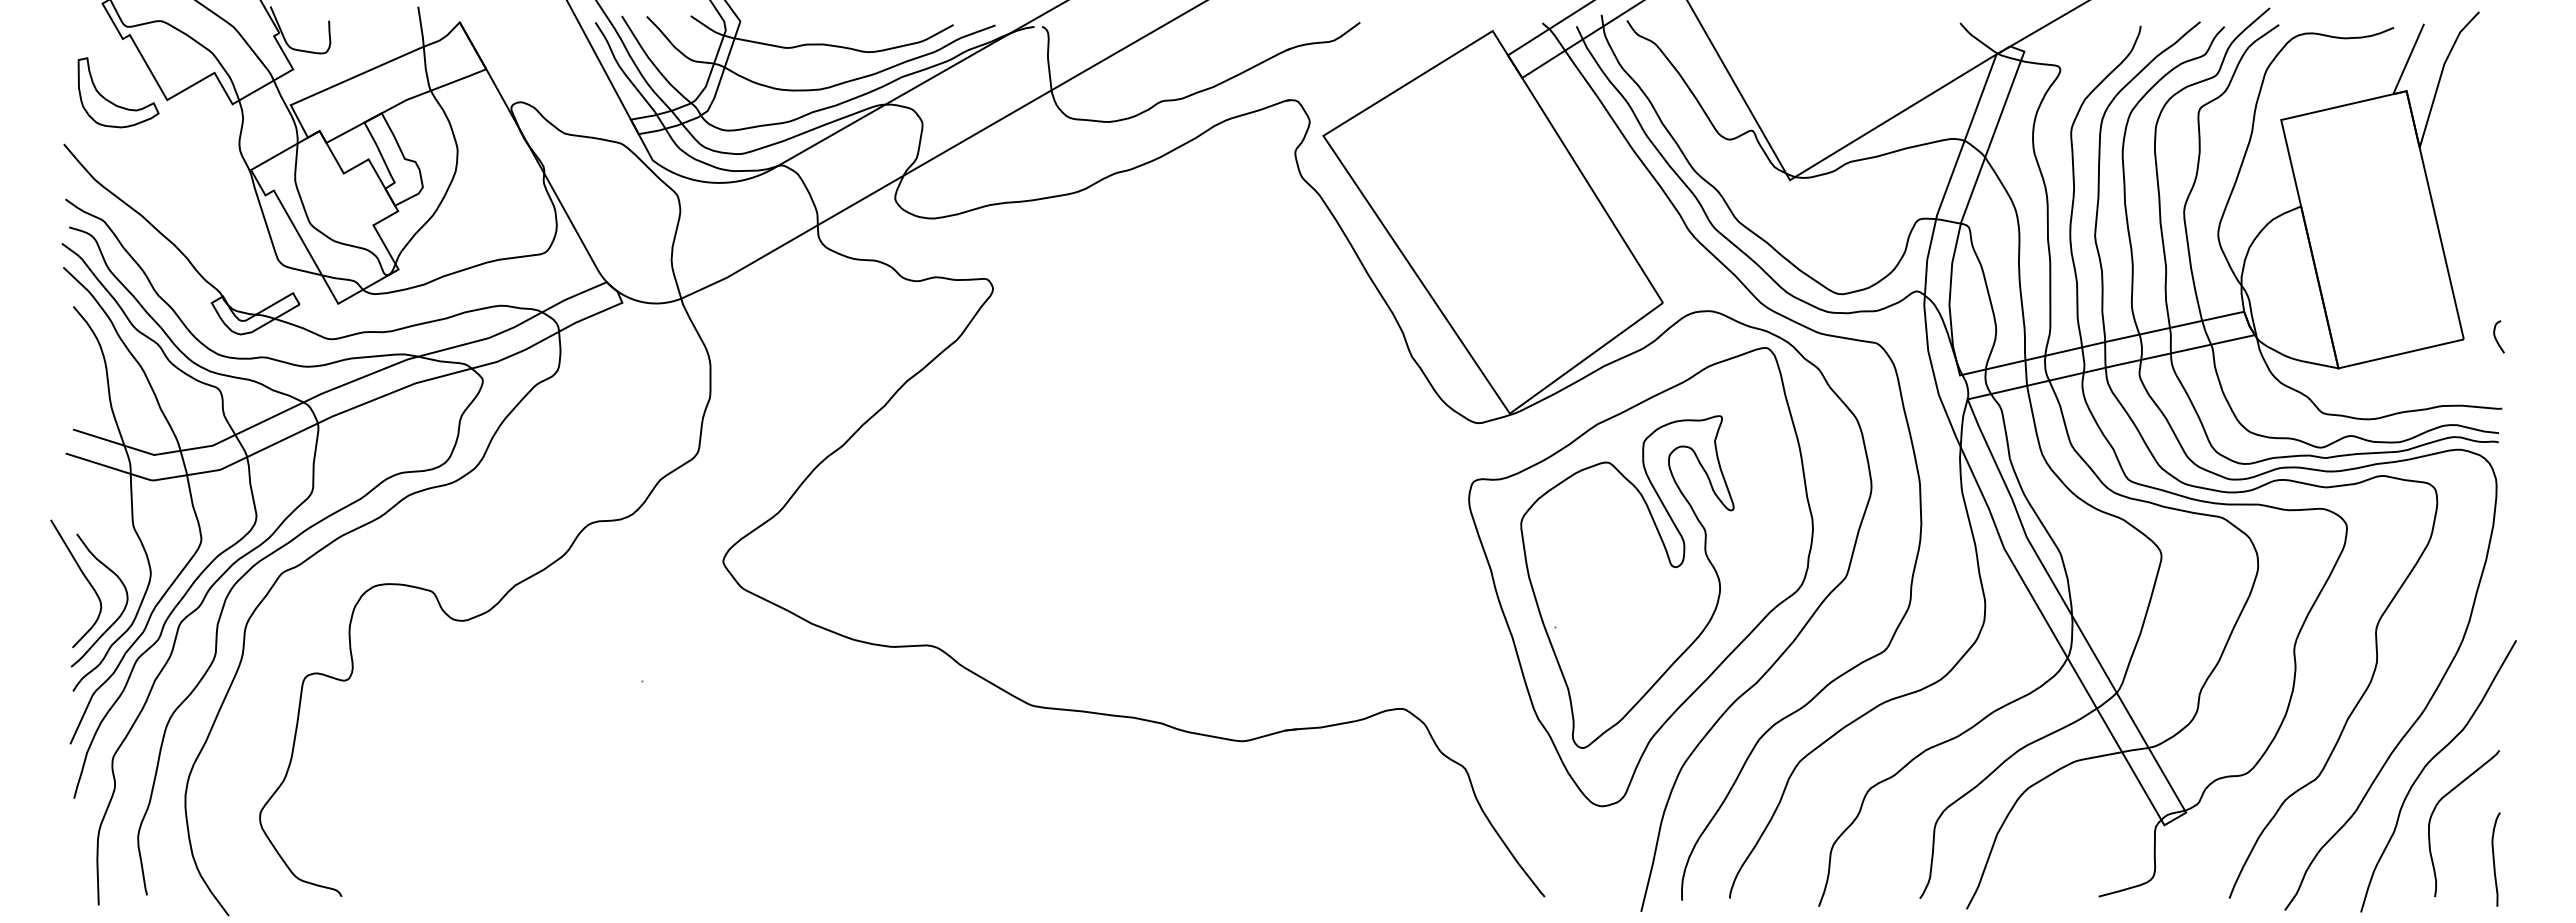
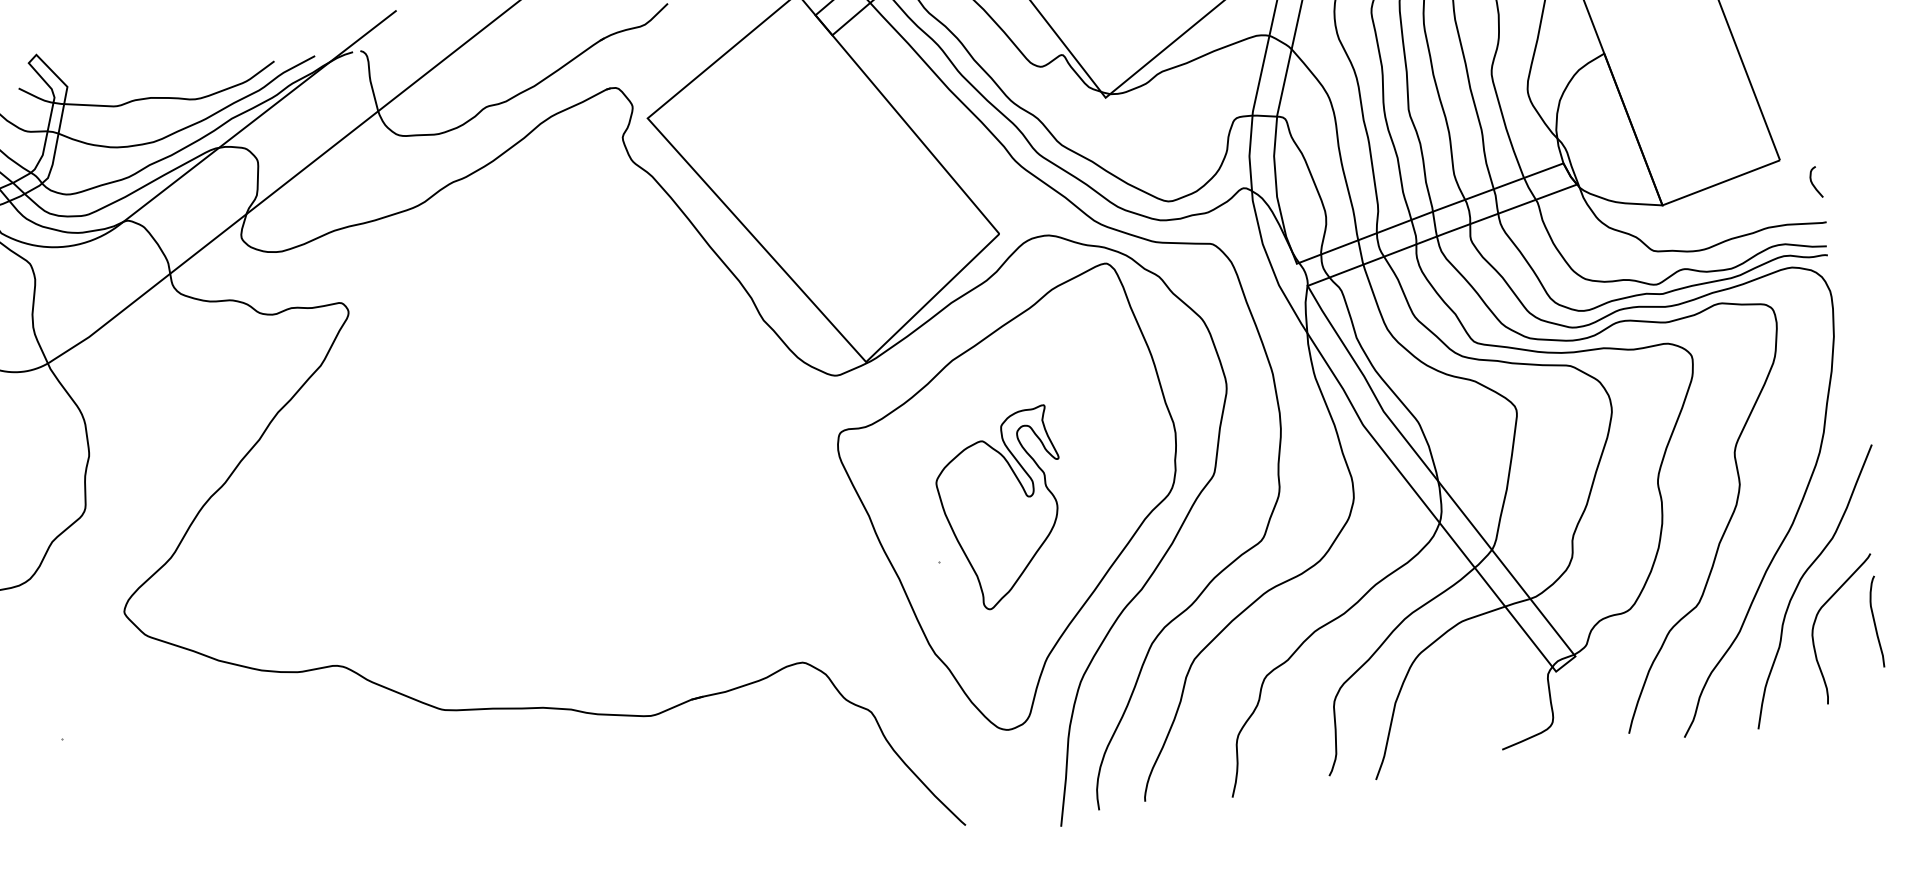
curve: (2496, 337) -> (1813, 183), moved
part: (1627, 581) -> (1002, 508), size x0.6
curve: (2494, 859) -> (1875, 622), moved

